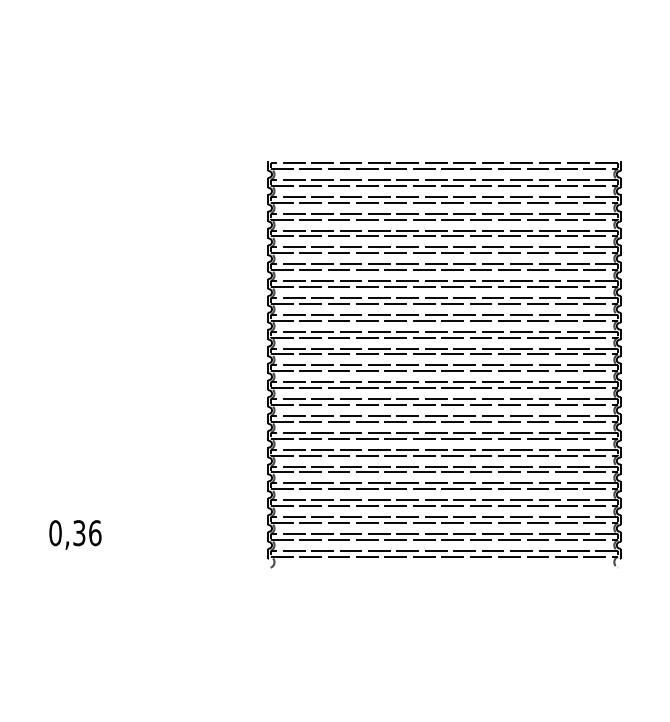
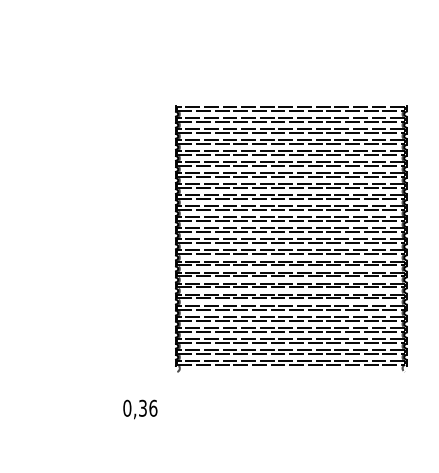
text: (75, 534) -> (140, 409), moved

